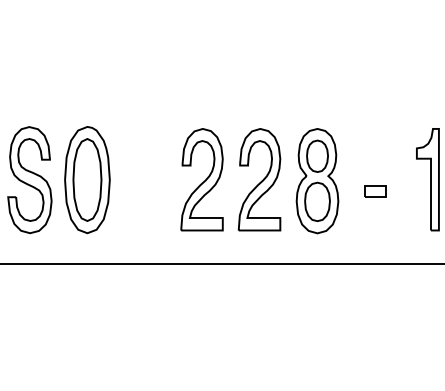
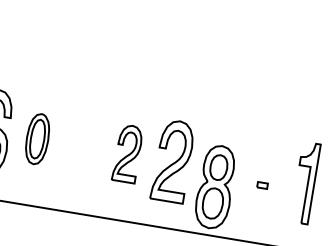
part: (201, 179) -> (127, 153), size x0.7
part: (87, 180) -> (37, 139), size x0.6
part: (317, 181) -> (215, 187), moved
part: (375, 191) -> (262, 185), size x0.6

